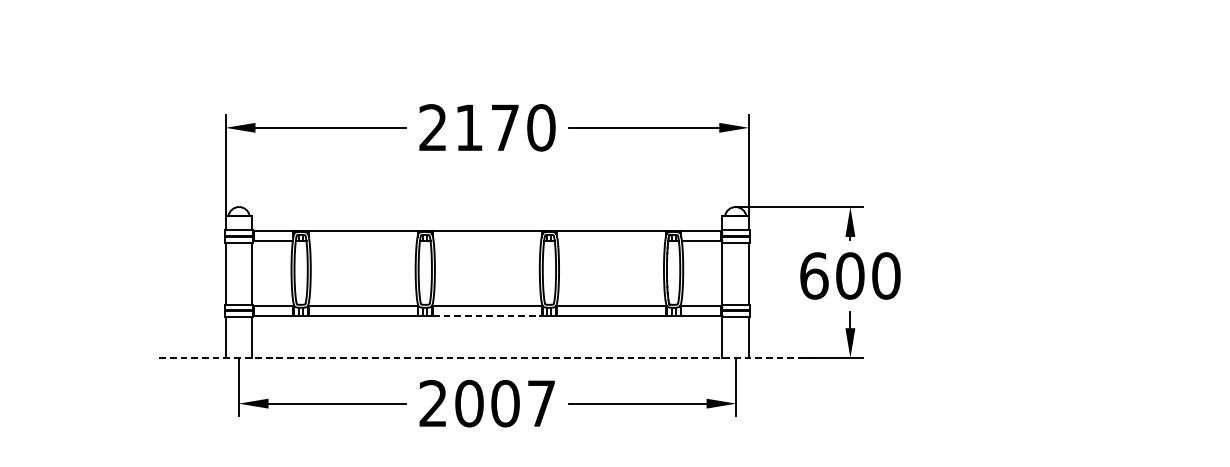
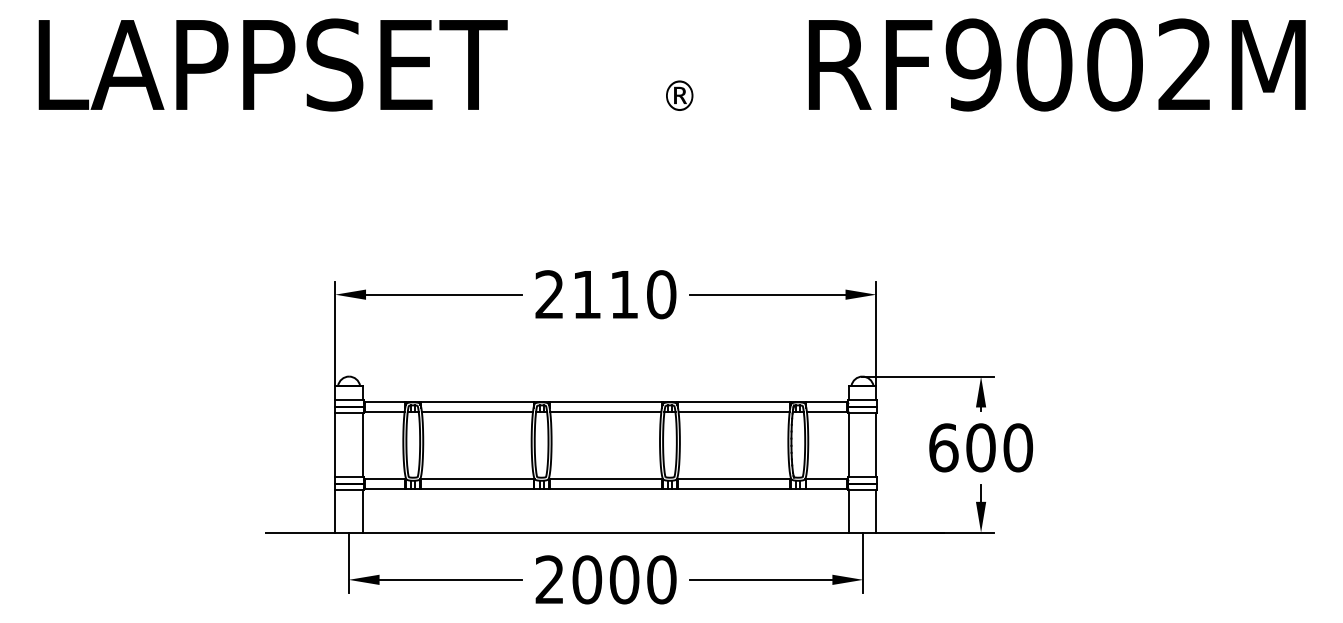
text: (504, 127) -> (623, 294), 2170 -> 2110
line: (363, 241) -> (477, 412), added
line: (487, 241) -> (605, 412), added
line: (610, 241) -> (733, 412), added
line: (488, 316) -> (606, 489), dashed -> solid
line: (487, 357) -> (605, 532), dashed -> solid
text: (541, 403) -> (661, 579), 2007 -> 2000

